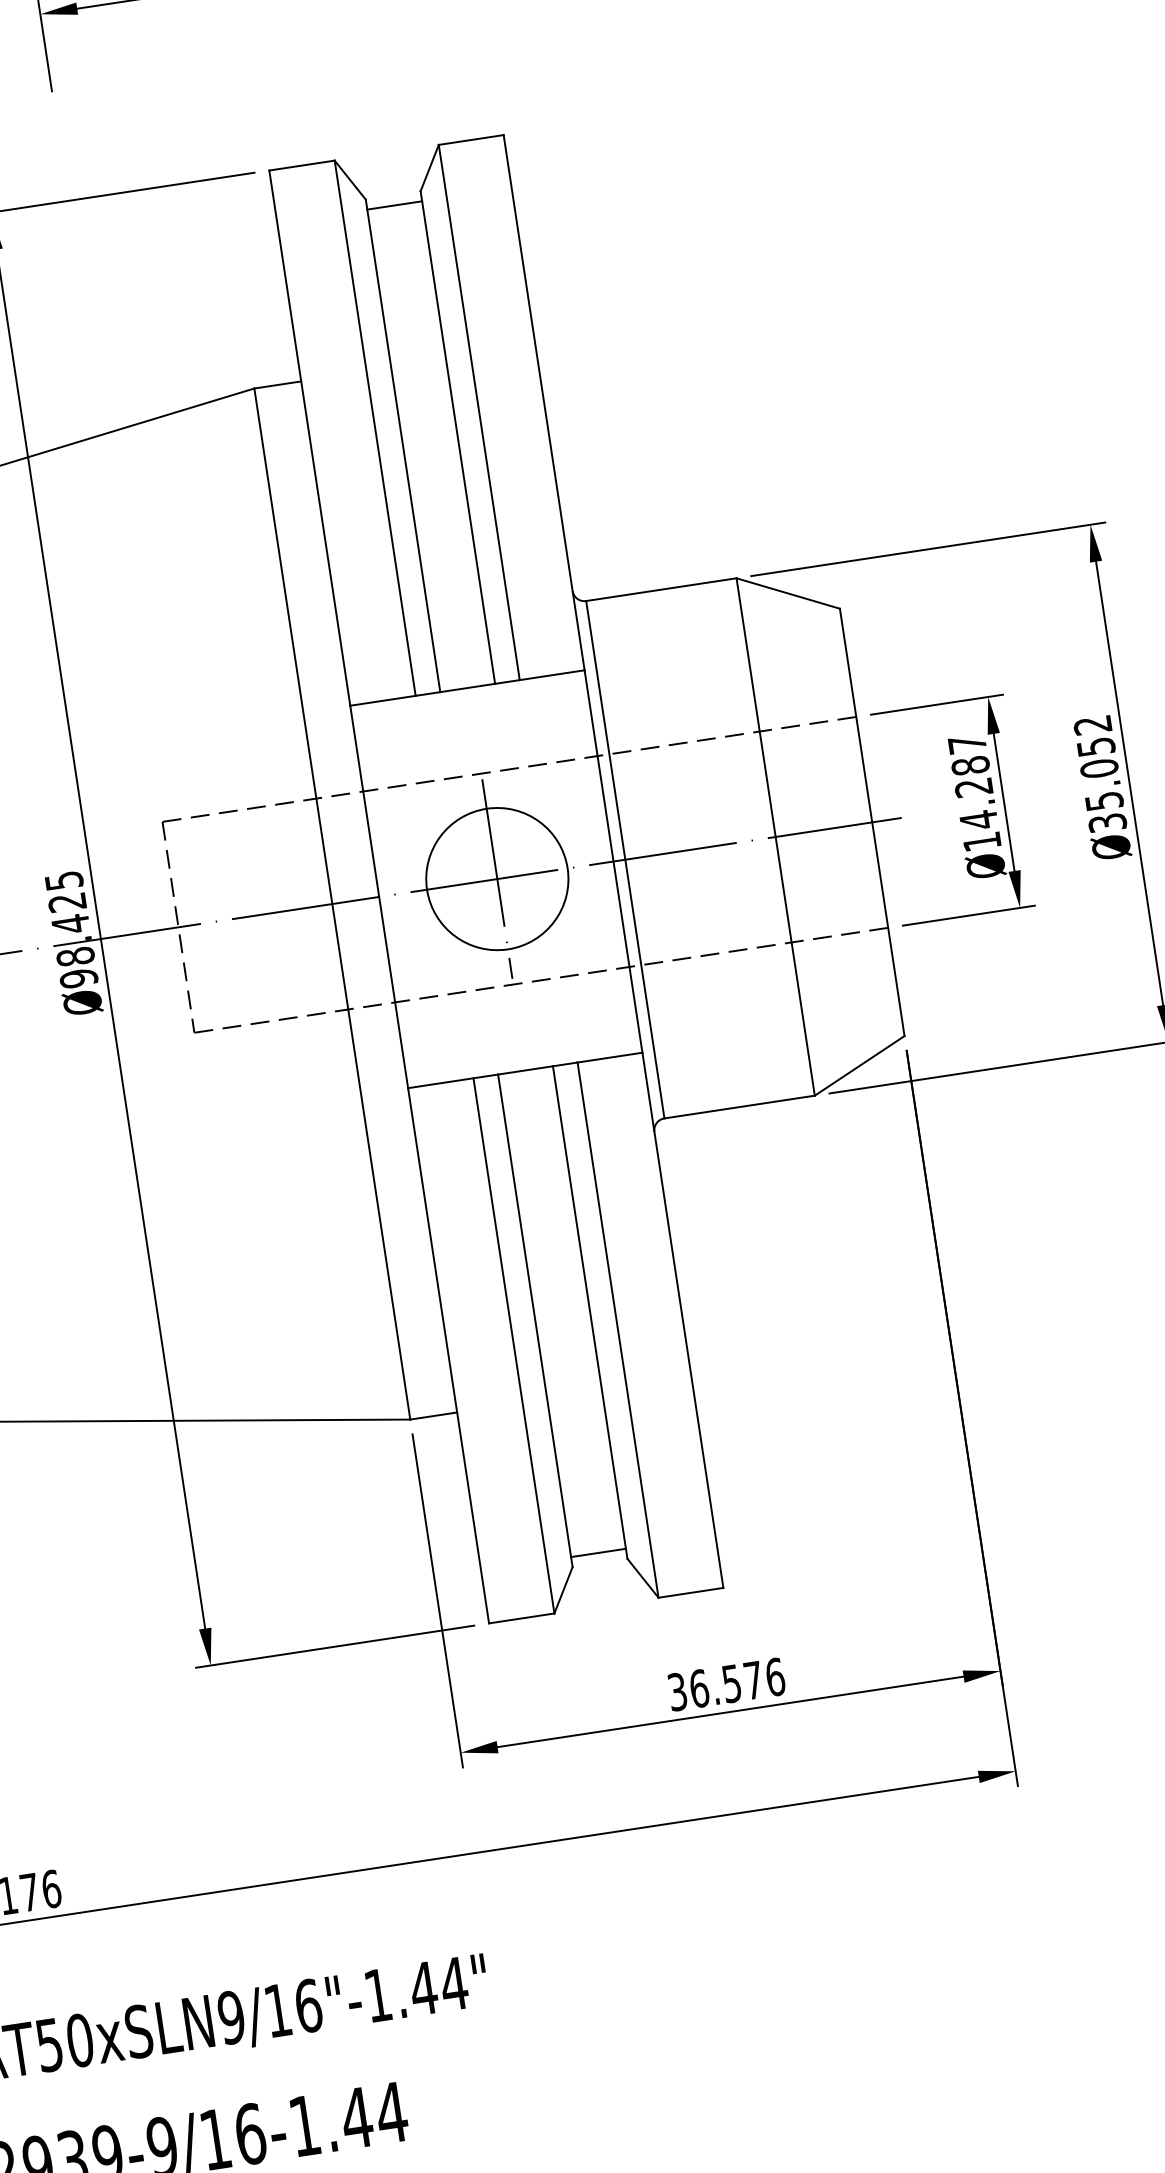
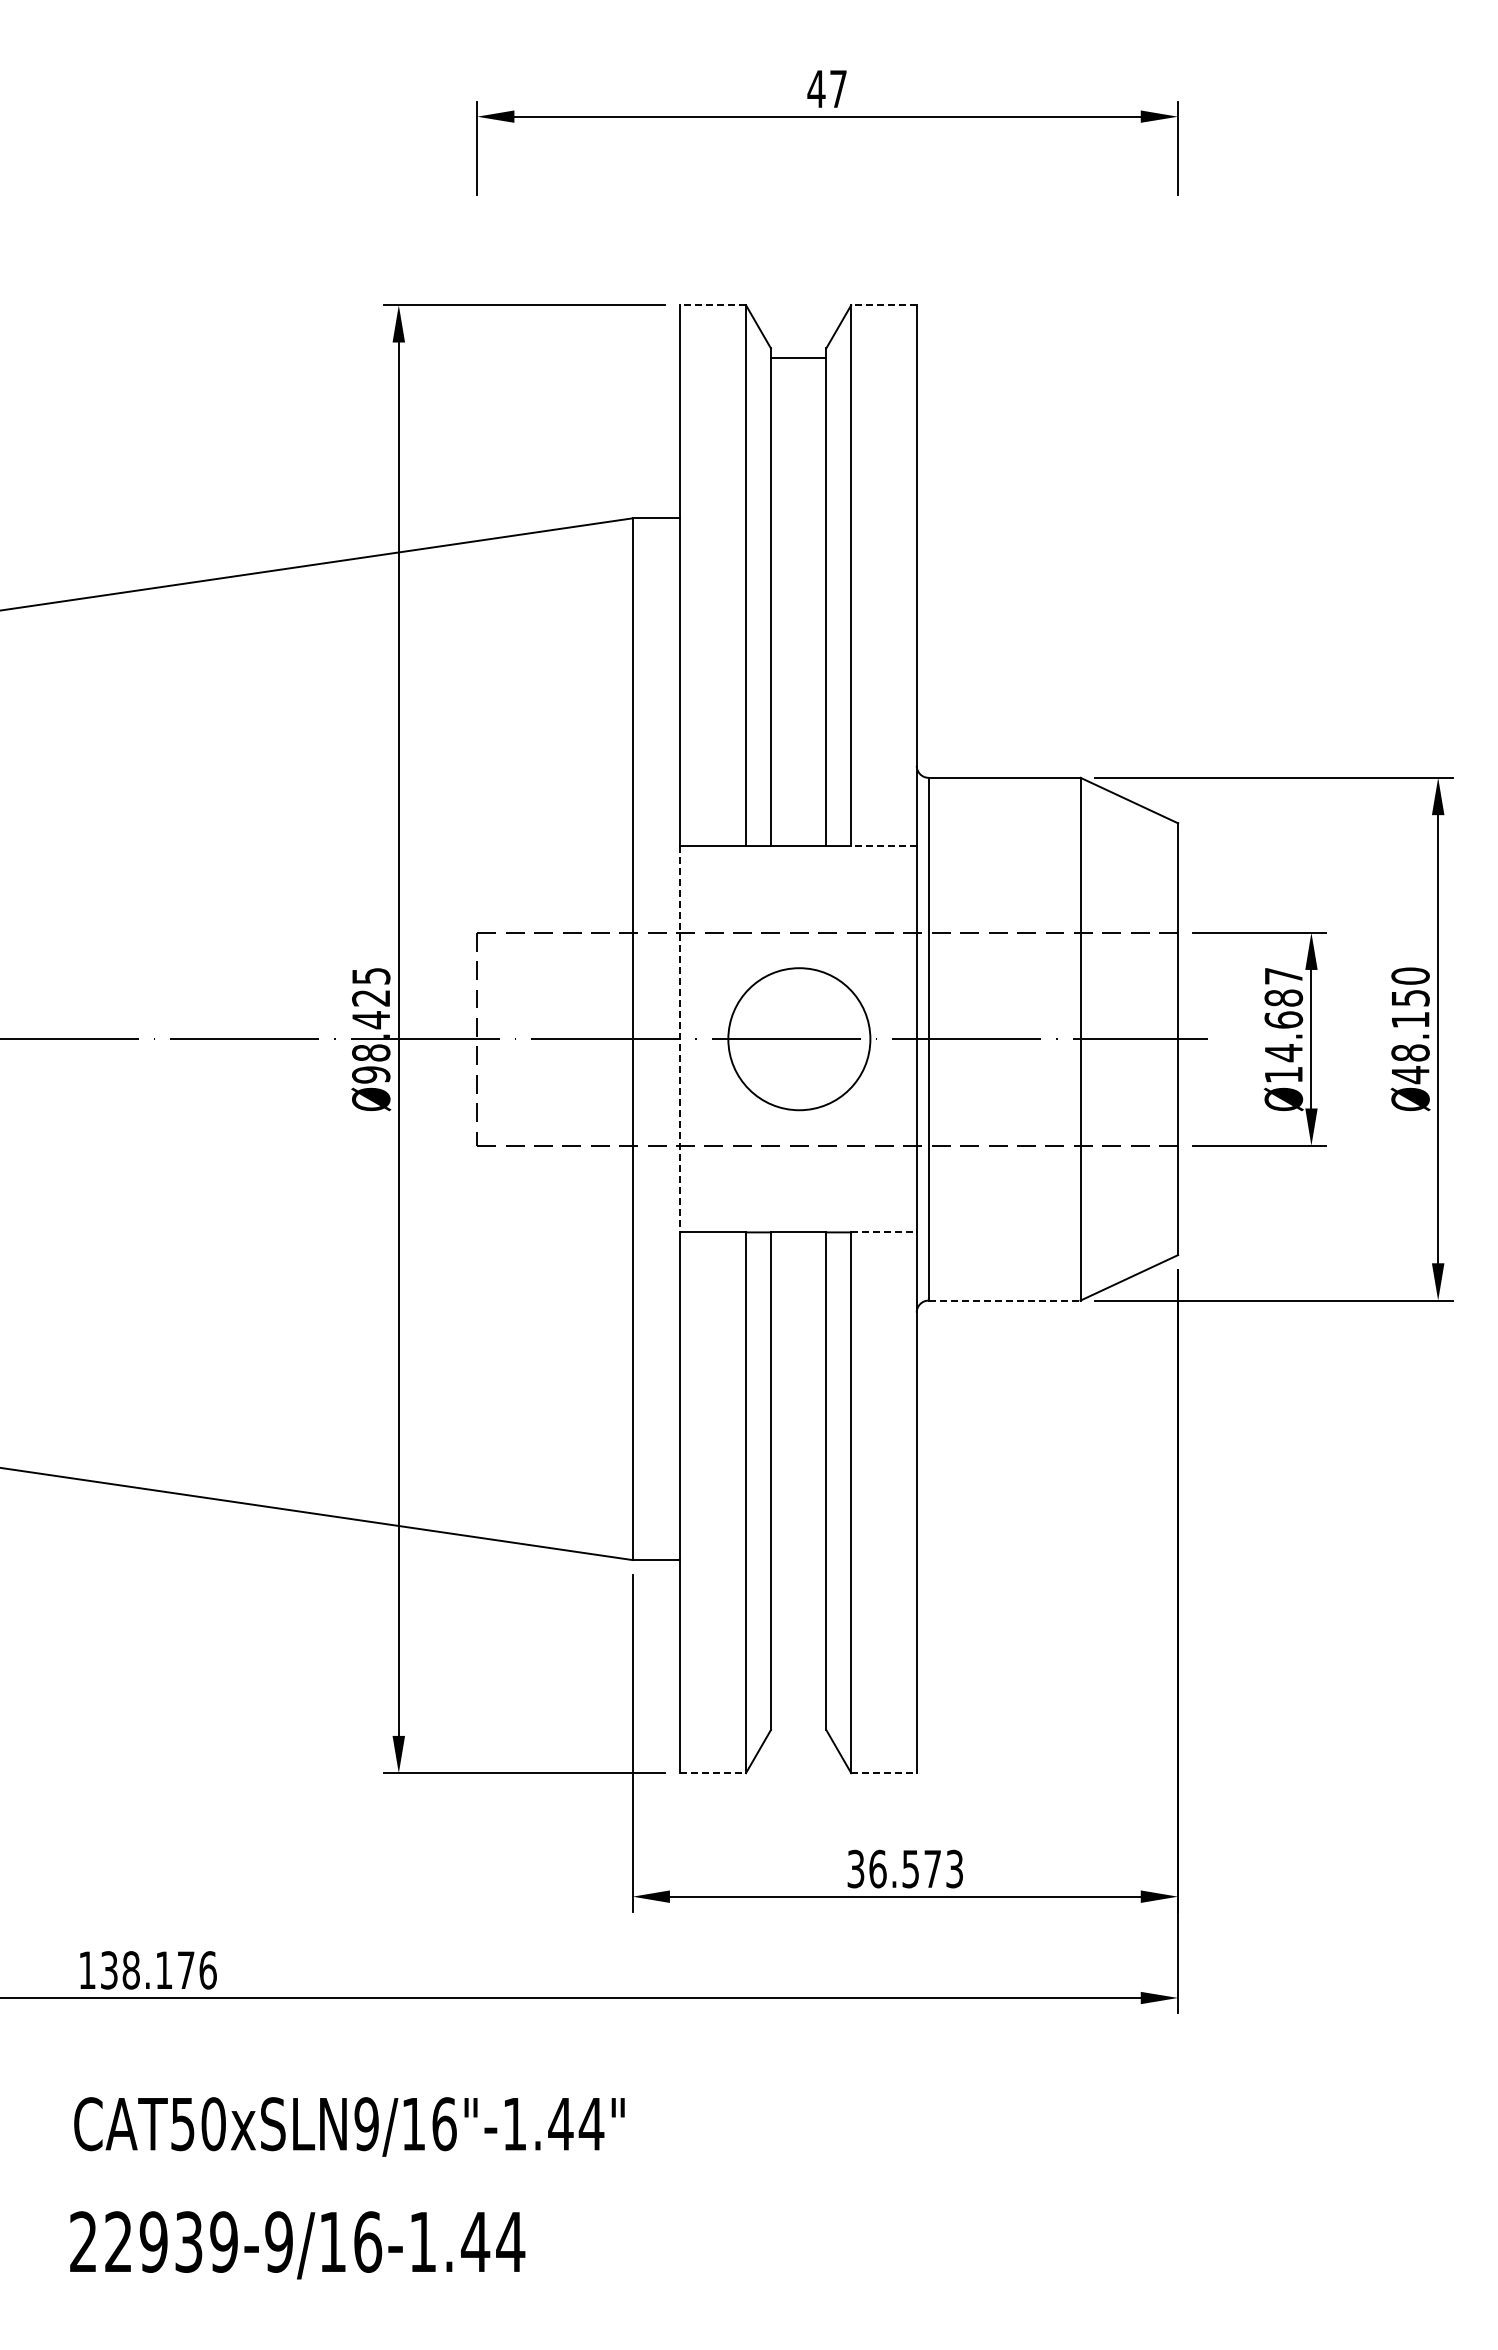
line: (470, 140) -> (883, 305), solid -> dashed
line: (301, 165) -> (712, 305), solid -> dashed
line: (551, 675) -> (883, 846), solid -> dashed
text: (1100, 774) -> (1410, 1025), Ø35.052 -> Ø48.150
text: (973, 787) -> (1283, 1019), Ø14.287 -> Ø14.687
line: (497, 879) -> (799, 1039), removed
line: (378, 897) -> (679, 1039), solid -> dashed
line: (609, 1057) -> (883, 1232), solid -> dashed
line: (739, 1106) -> (1004, 1300), solid -> dashed
line: (598, 1552) -> (798, 1719), removed
line: (690, 1593) -> (883, 1773), solid -> dashed
line: (522, 1618) -> (713, 1773), solid -> dashed
text: (775, 1676) -> (954, 1868), 36.576 -> 36.573

